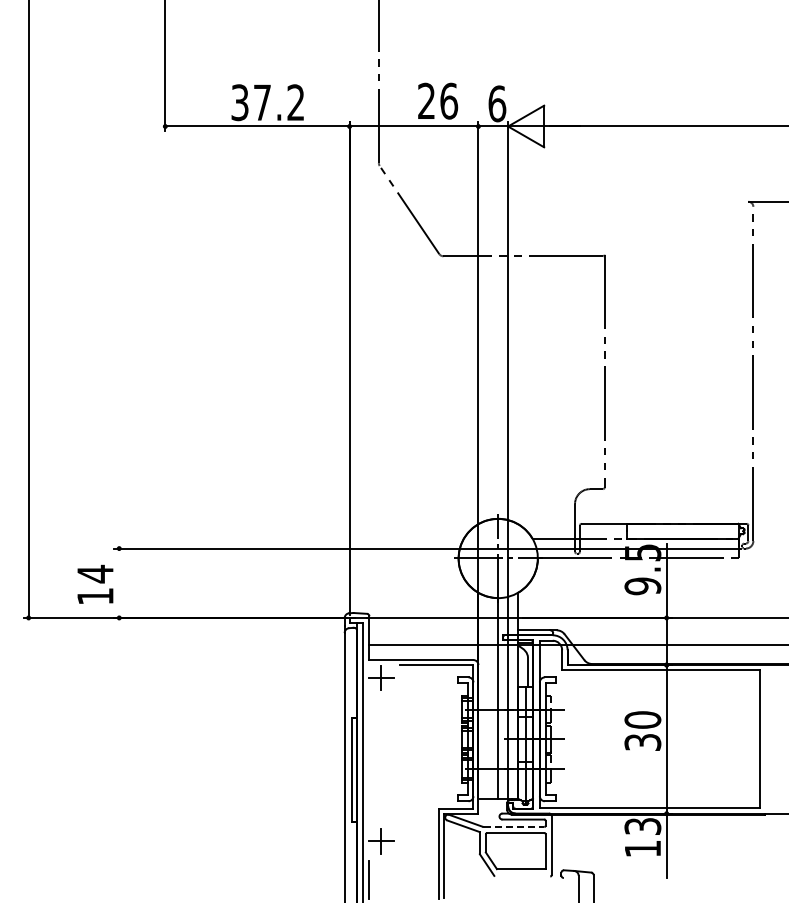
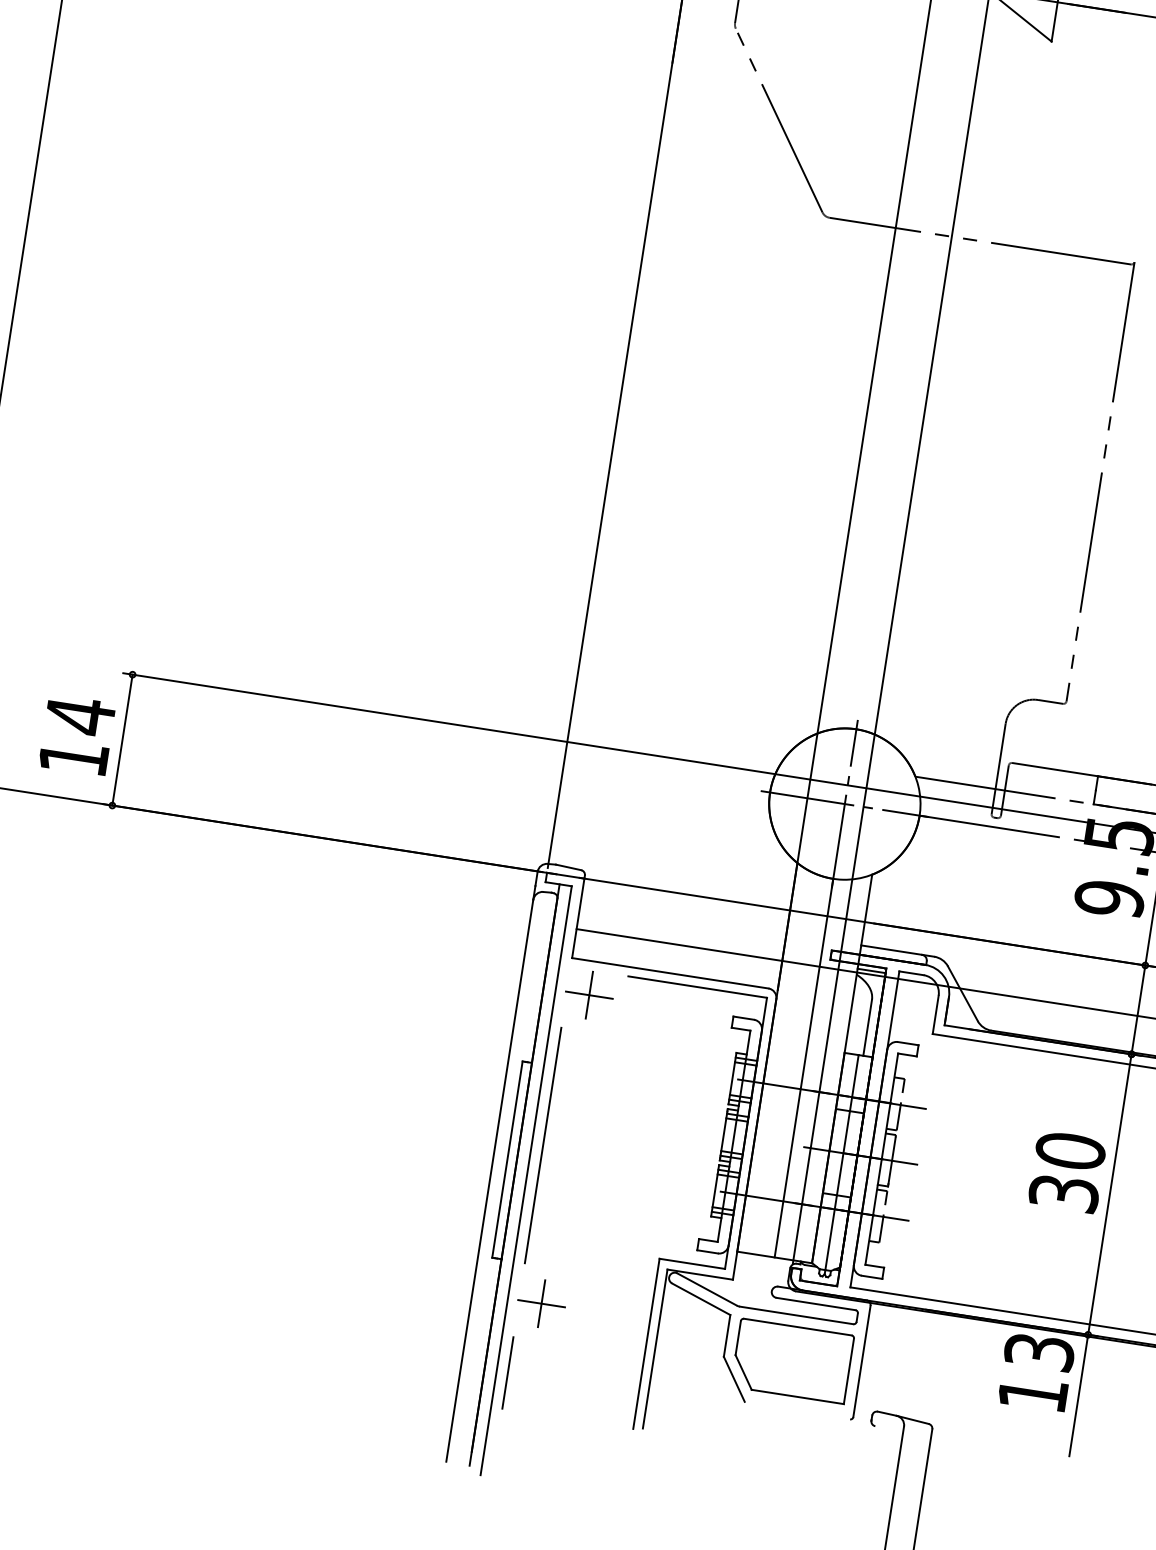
line: (119, 582) -> (123, 738), added
line: (369, 759) -> (543, 1145), added
line: (514, 827) -> (796, 1316), dashed -> solid

